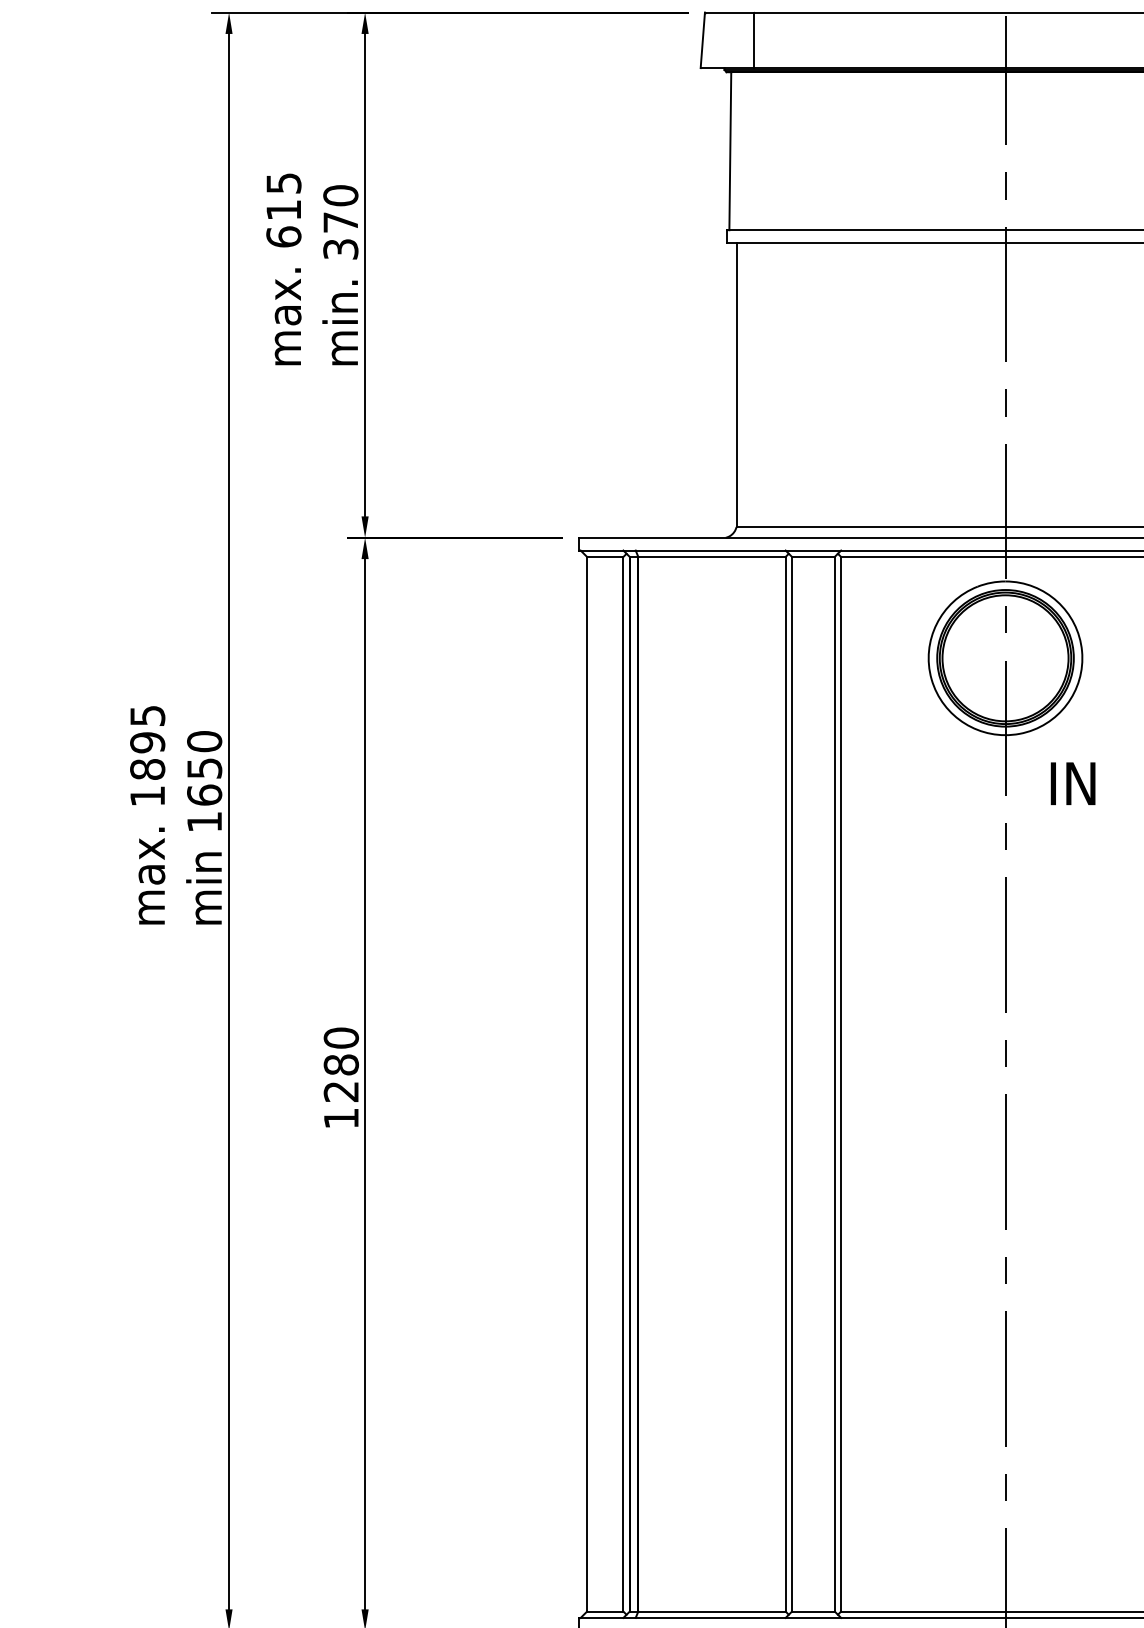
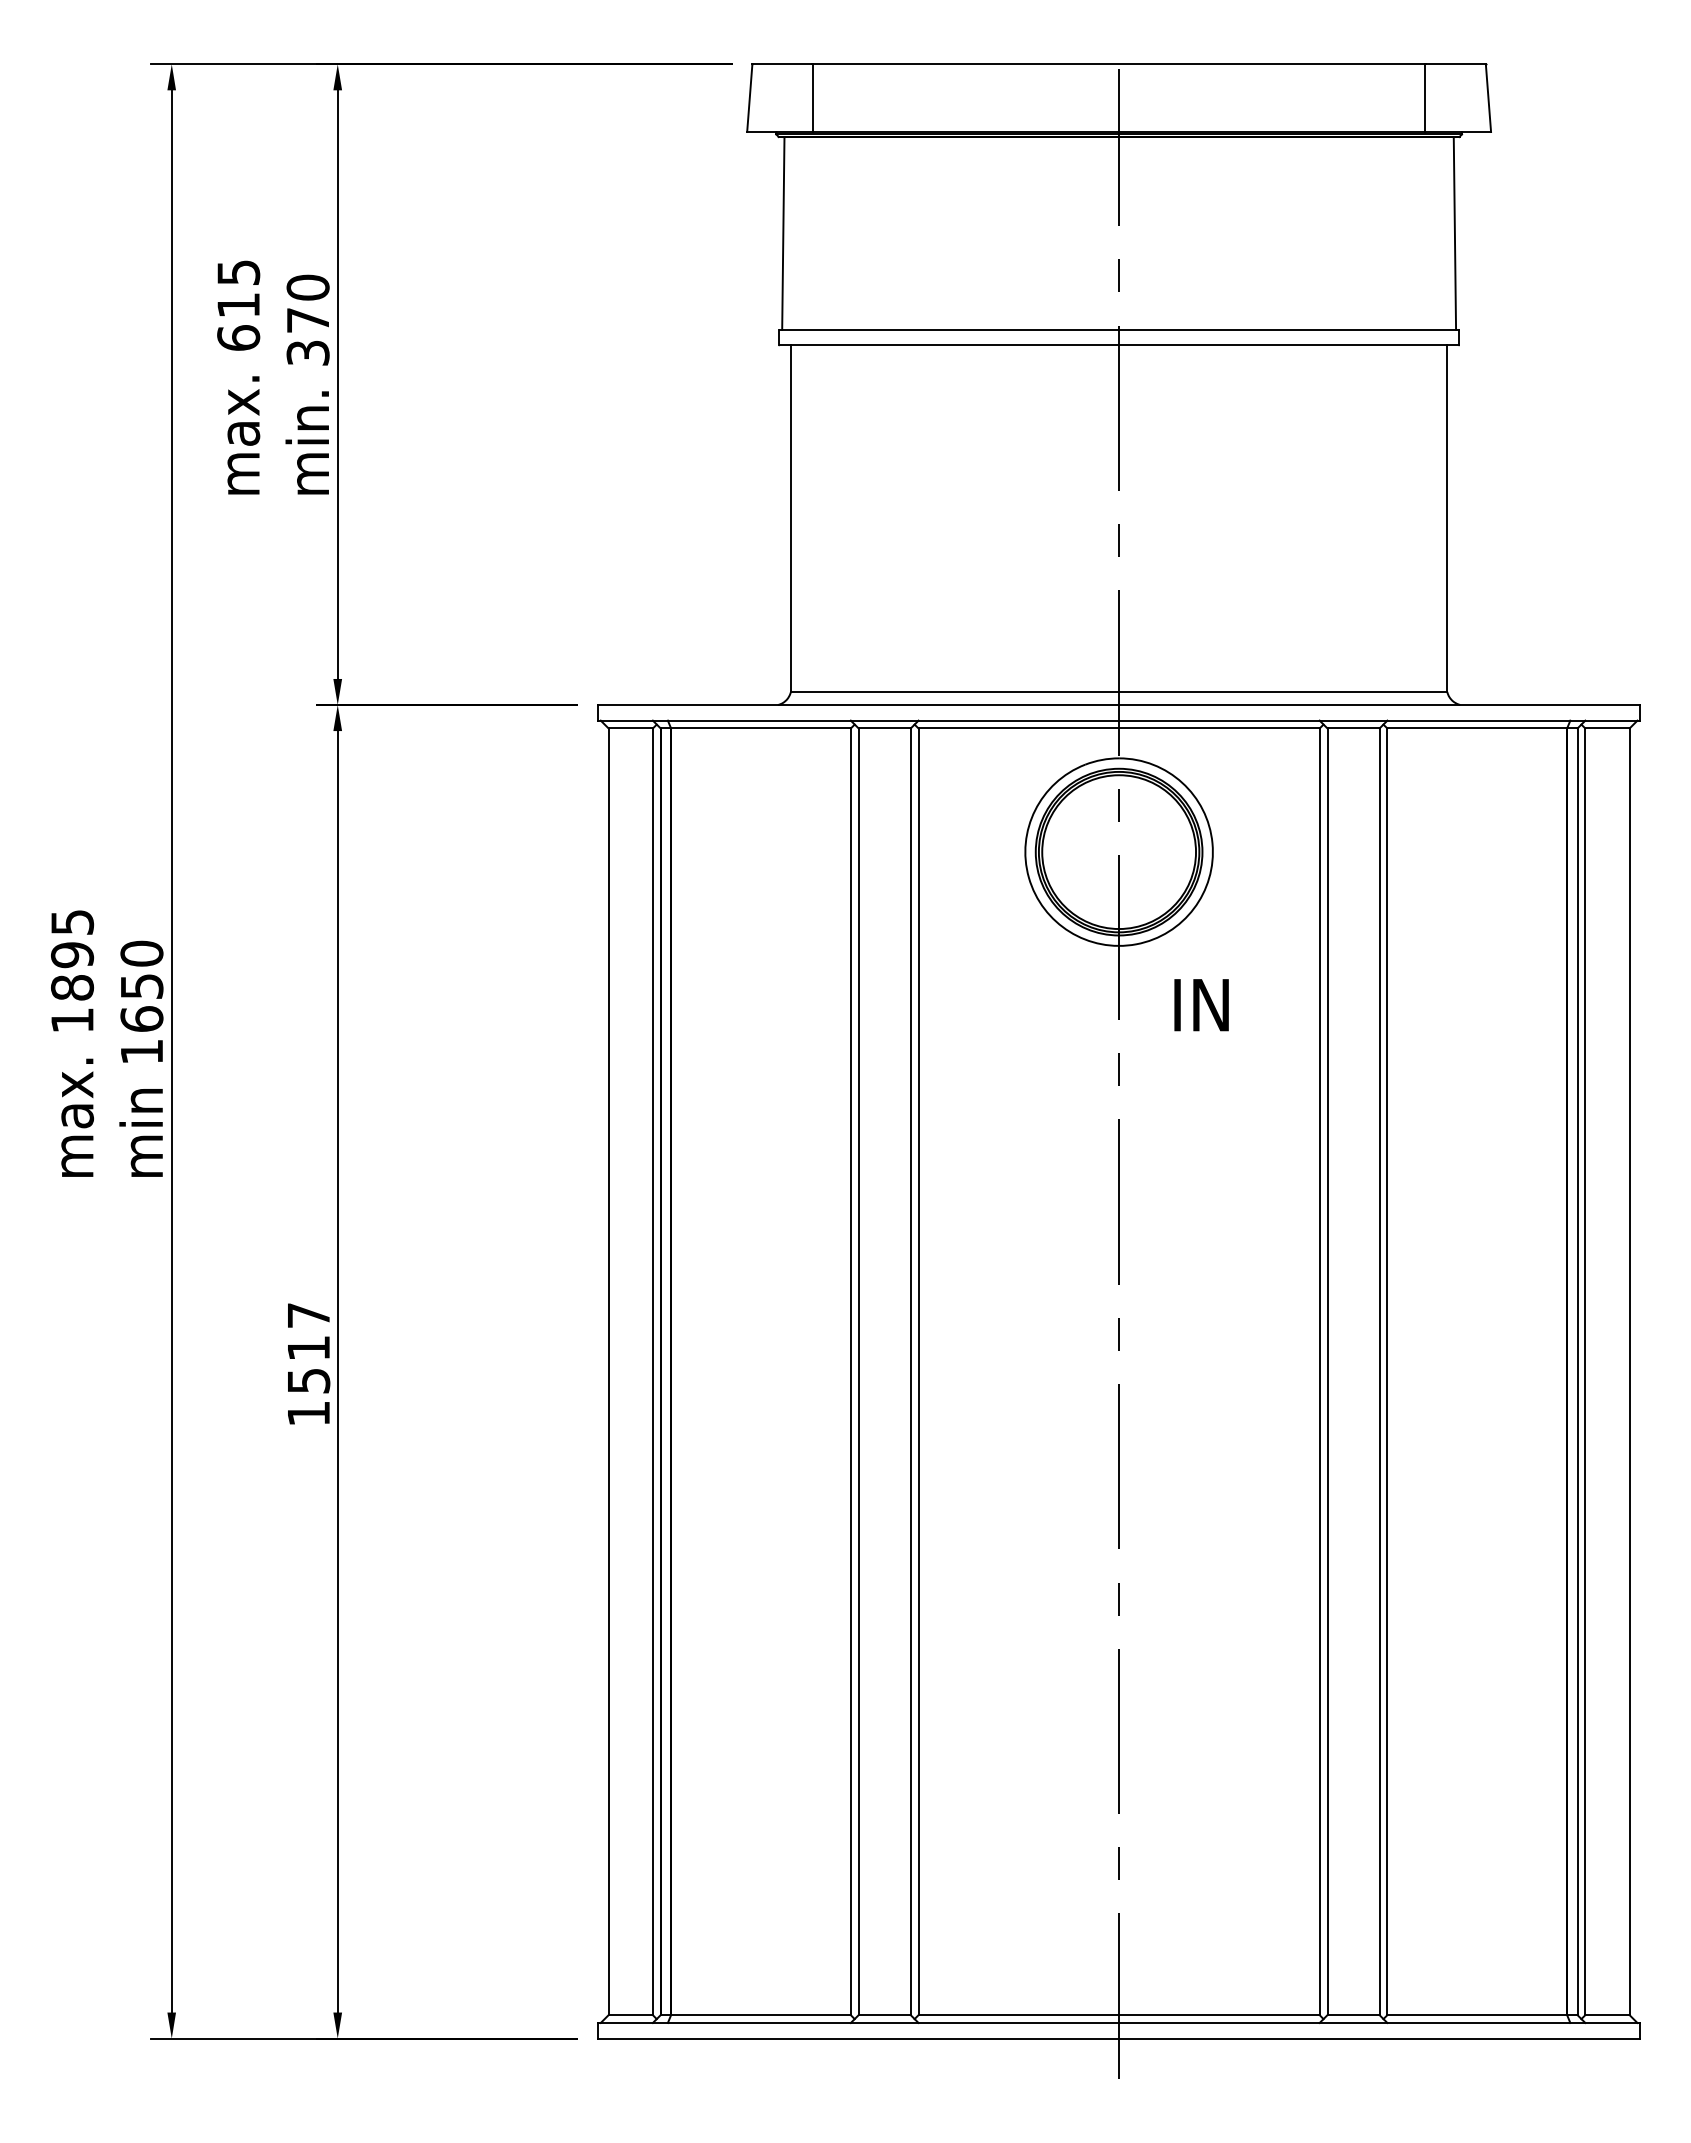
text: (341, 1064) -> (308, 1347), 1280 -> 1517

